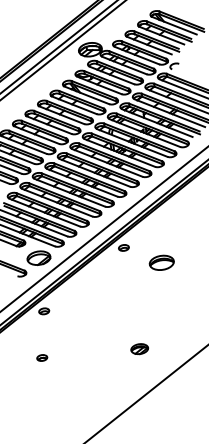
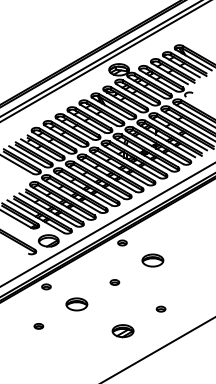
part: (121, 294) -> (114, 282), added
part: (178, 316) -> (160, 308), added
part: (81, 326) -> (76, 304), added
part: (139, 349) -> (122, 331), size x1.43

